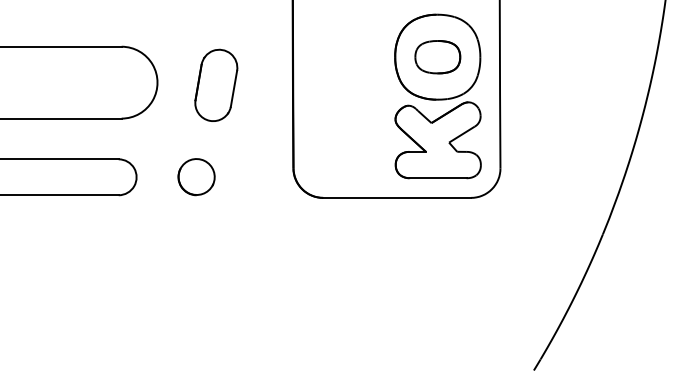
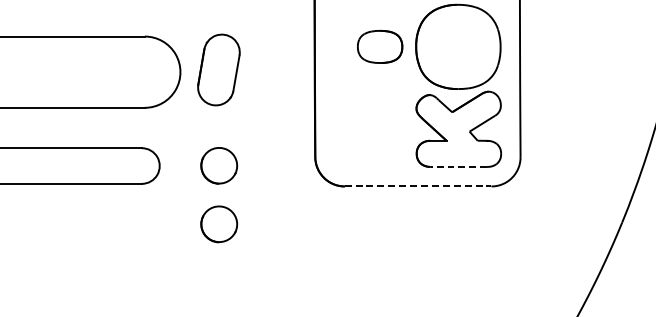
part: (437, 57) -> (379, 47), moved
part: (216, 84) -> (219, 69), moved
line: (437, 178) -> (458, 167), solid -> dashed
line: (397, 197) -> (418, 186), solid -> dashed
part: (196, 236) -> (219, 224), added

